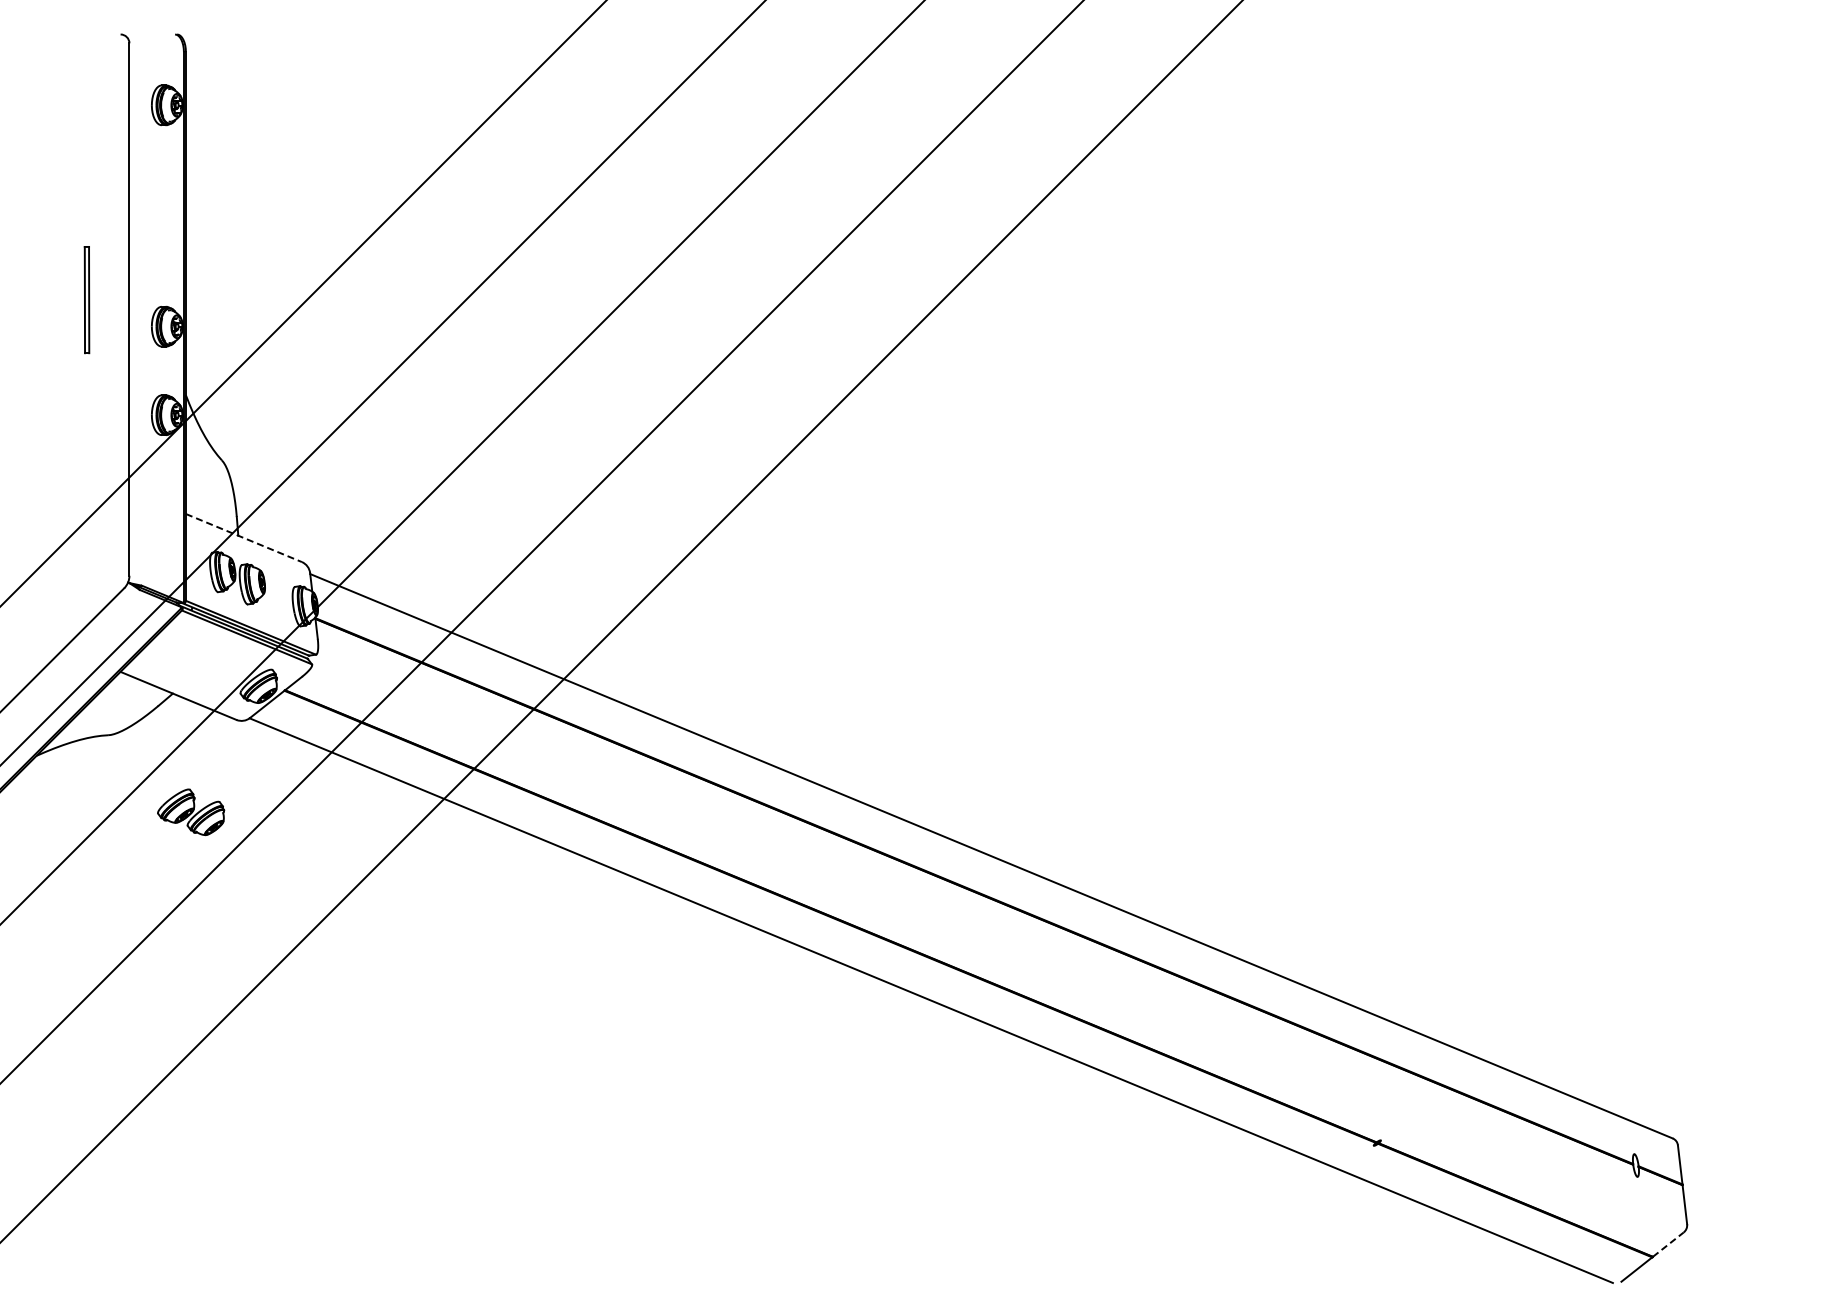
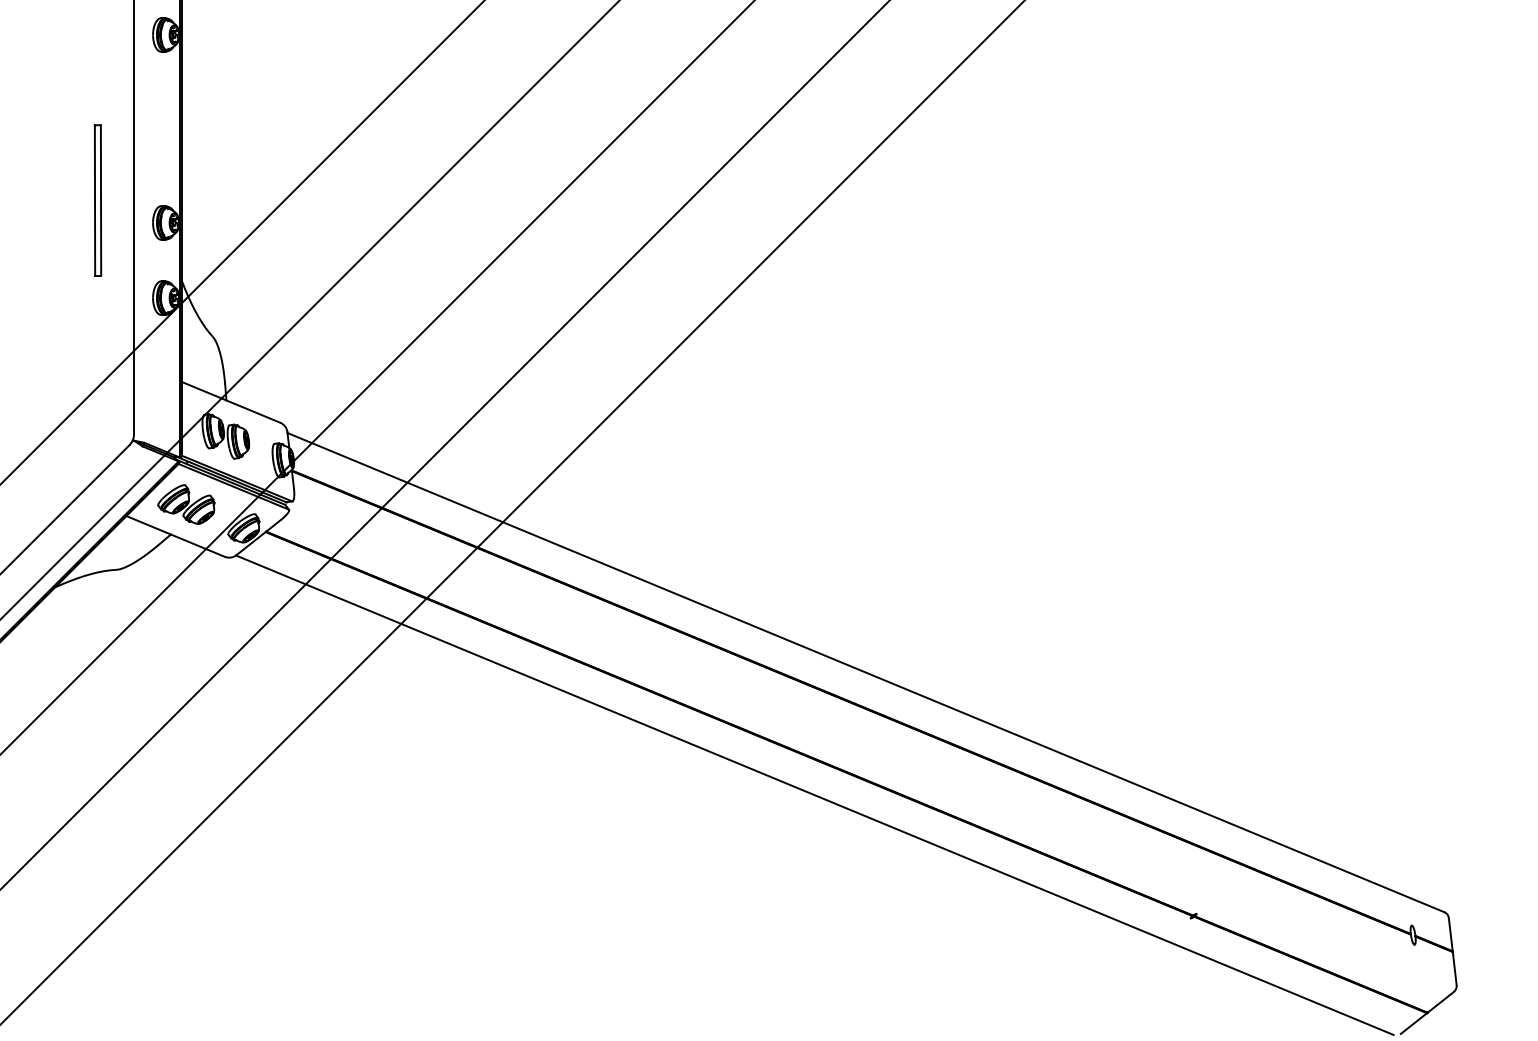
part: (86, 299) -> (97, 199), size x1.67
line: (243, 538) -> (230, 402), dashed -> solid
part: (191, 812) -> (186, 504), moved
line: (1668, 1244) -> (1440, 1002), dashed -> solid

